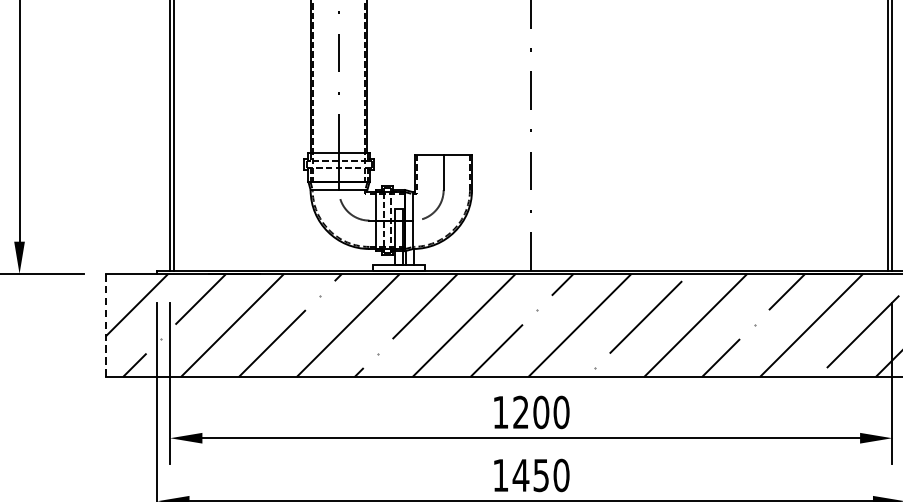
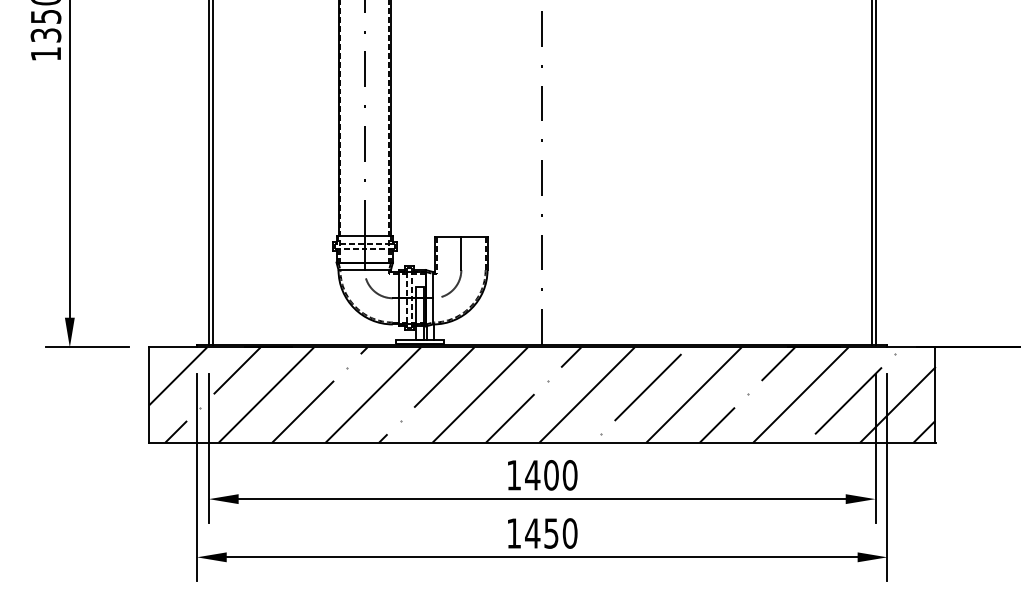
line: (105, 325) -> (149, 395), dashed -> solid
text: (520, 412) -> (532, 475), 1200 -> 1400

